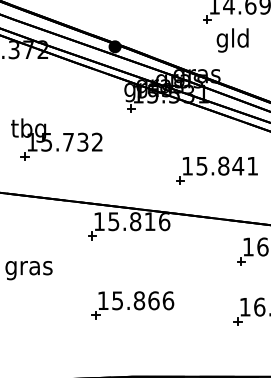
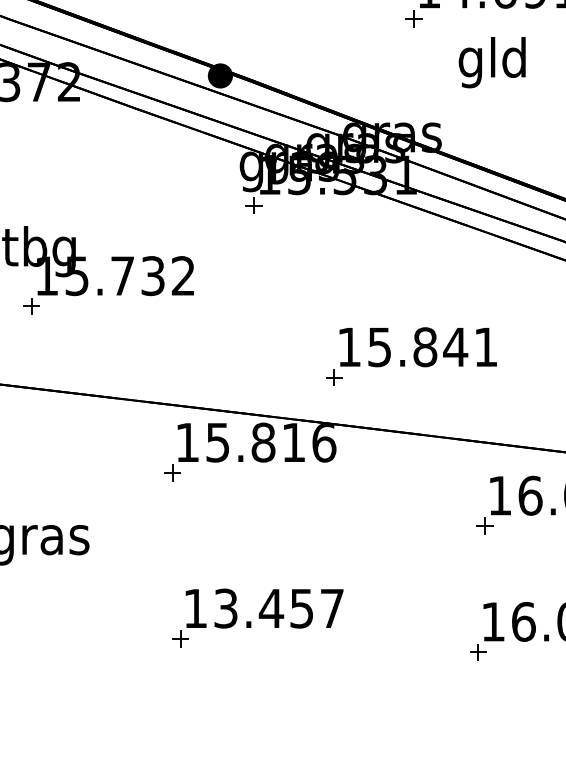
text: (232, 40) -> (491, 62), moved
part: (216, 170) -> (410, 356), moved
text: (143, 300) -> (280, 607), 15.866 -> 13.457

